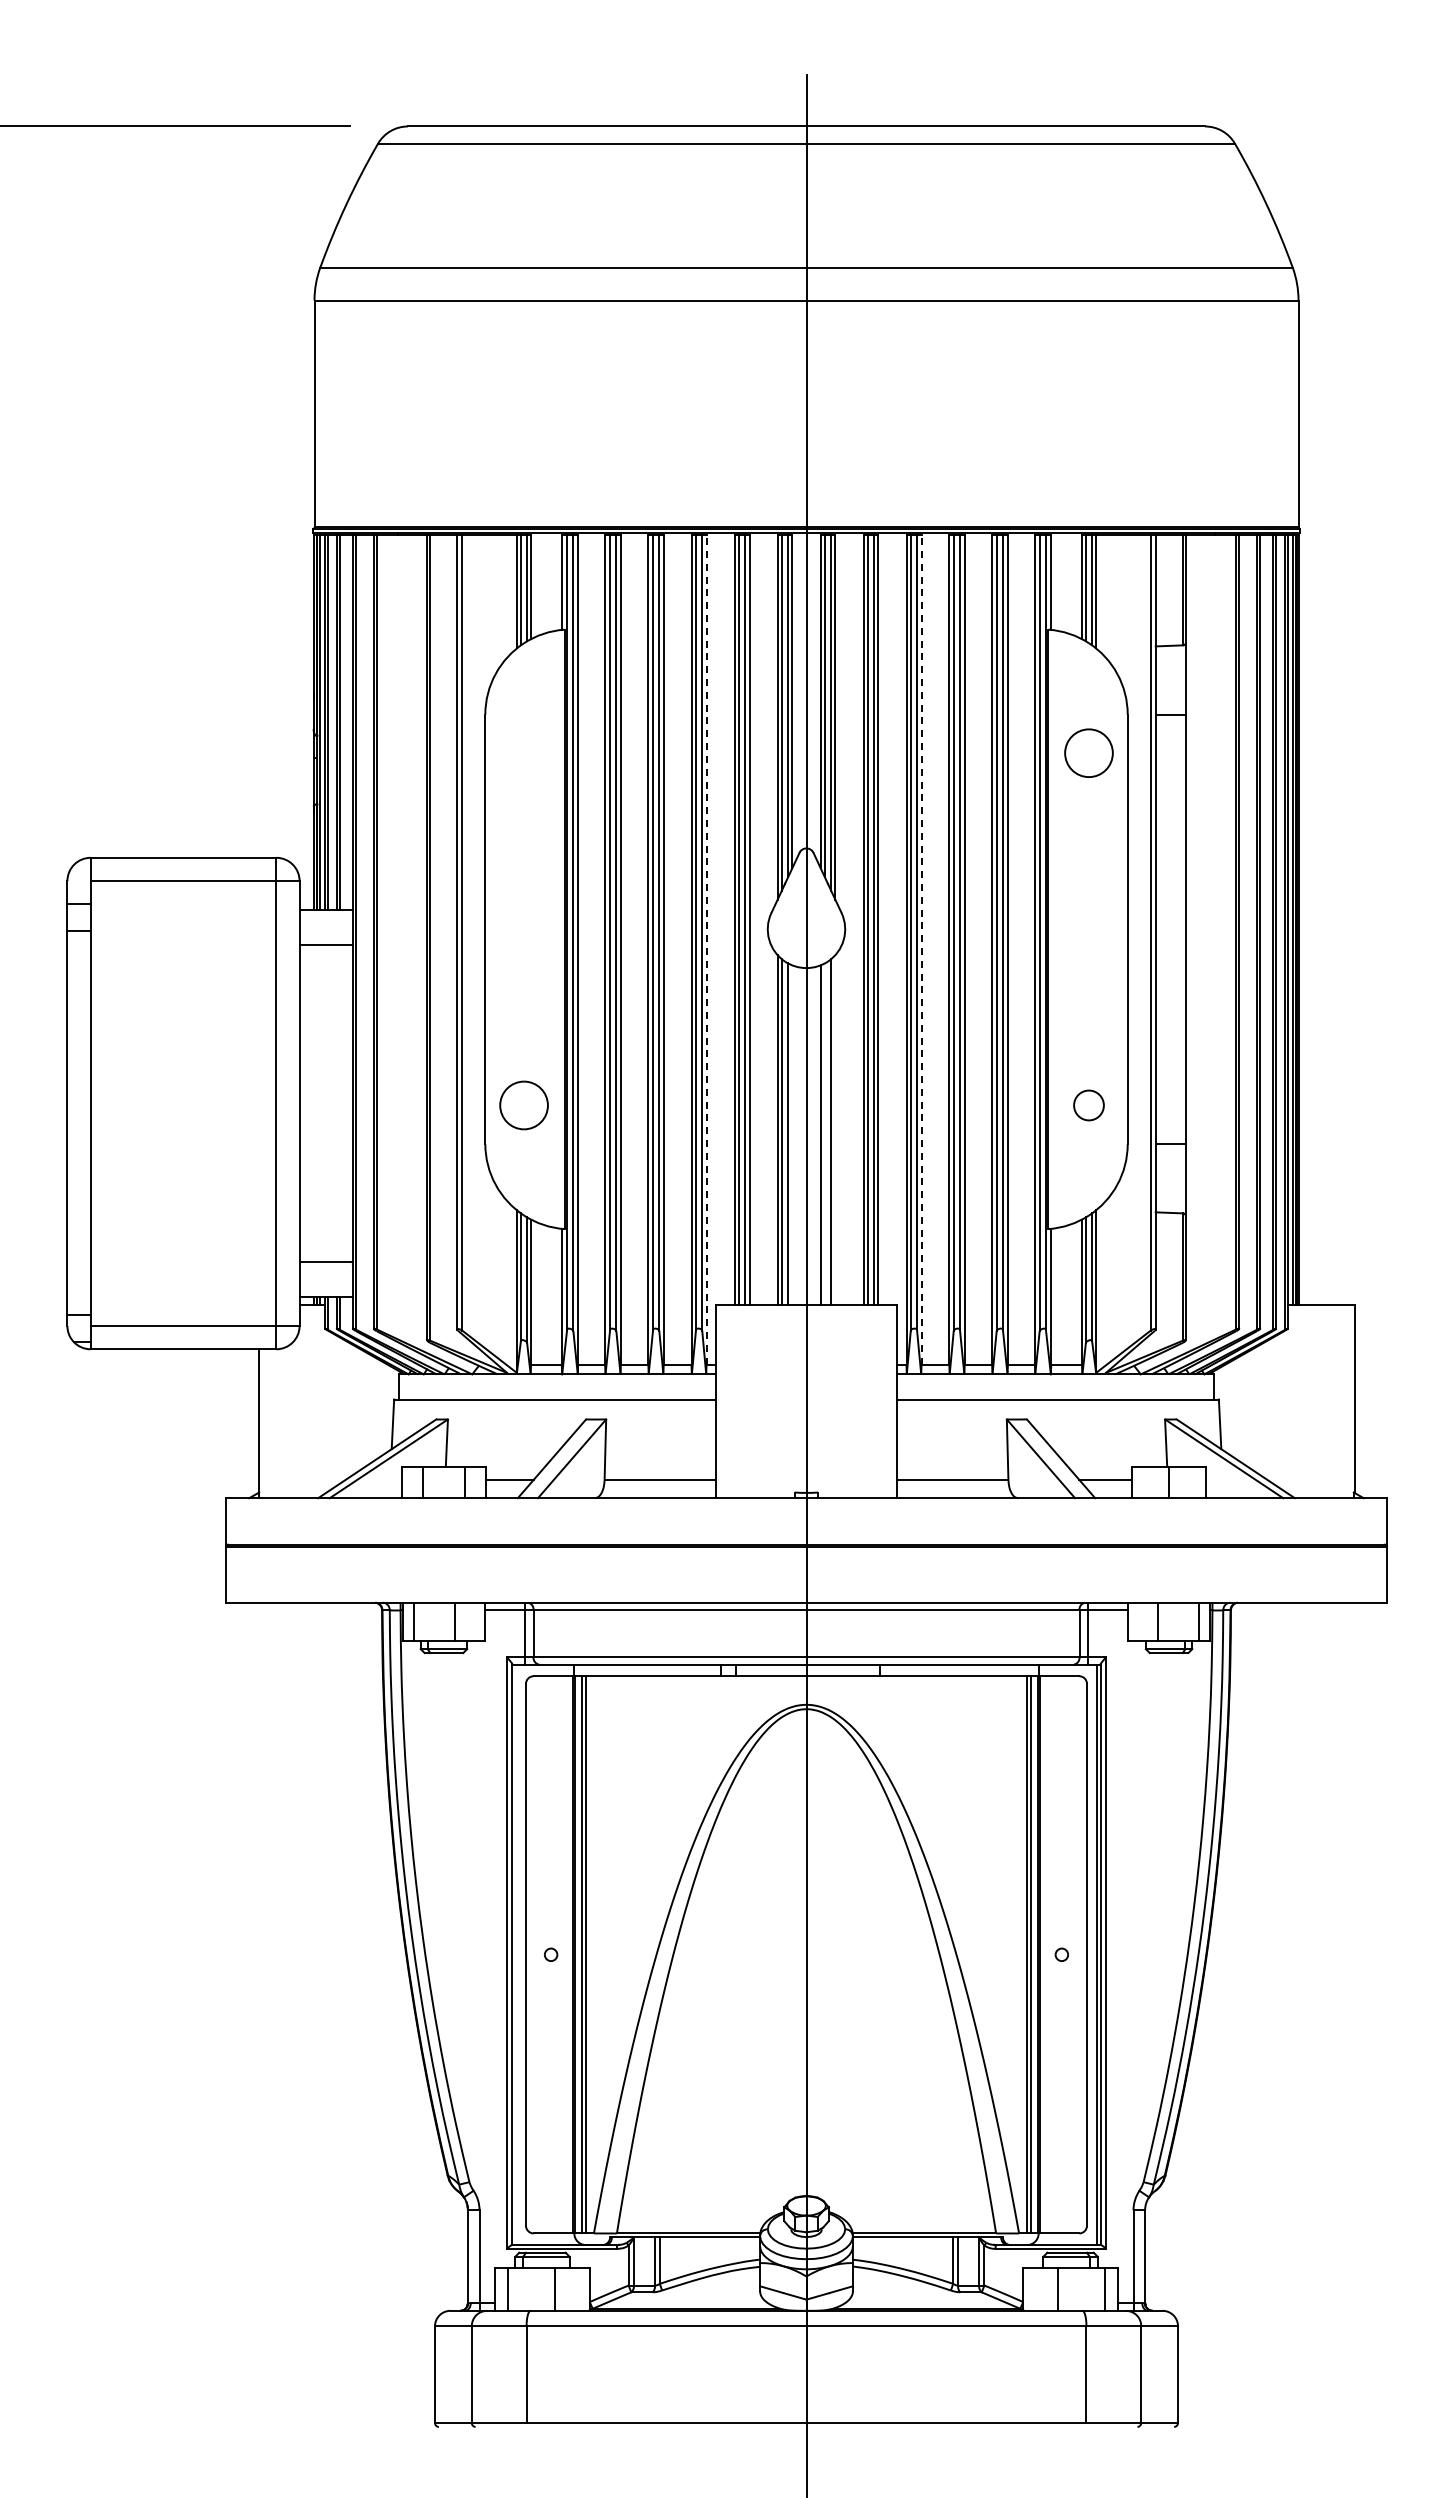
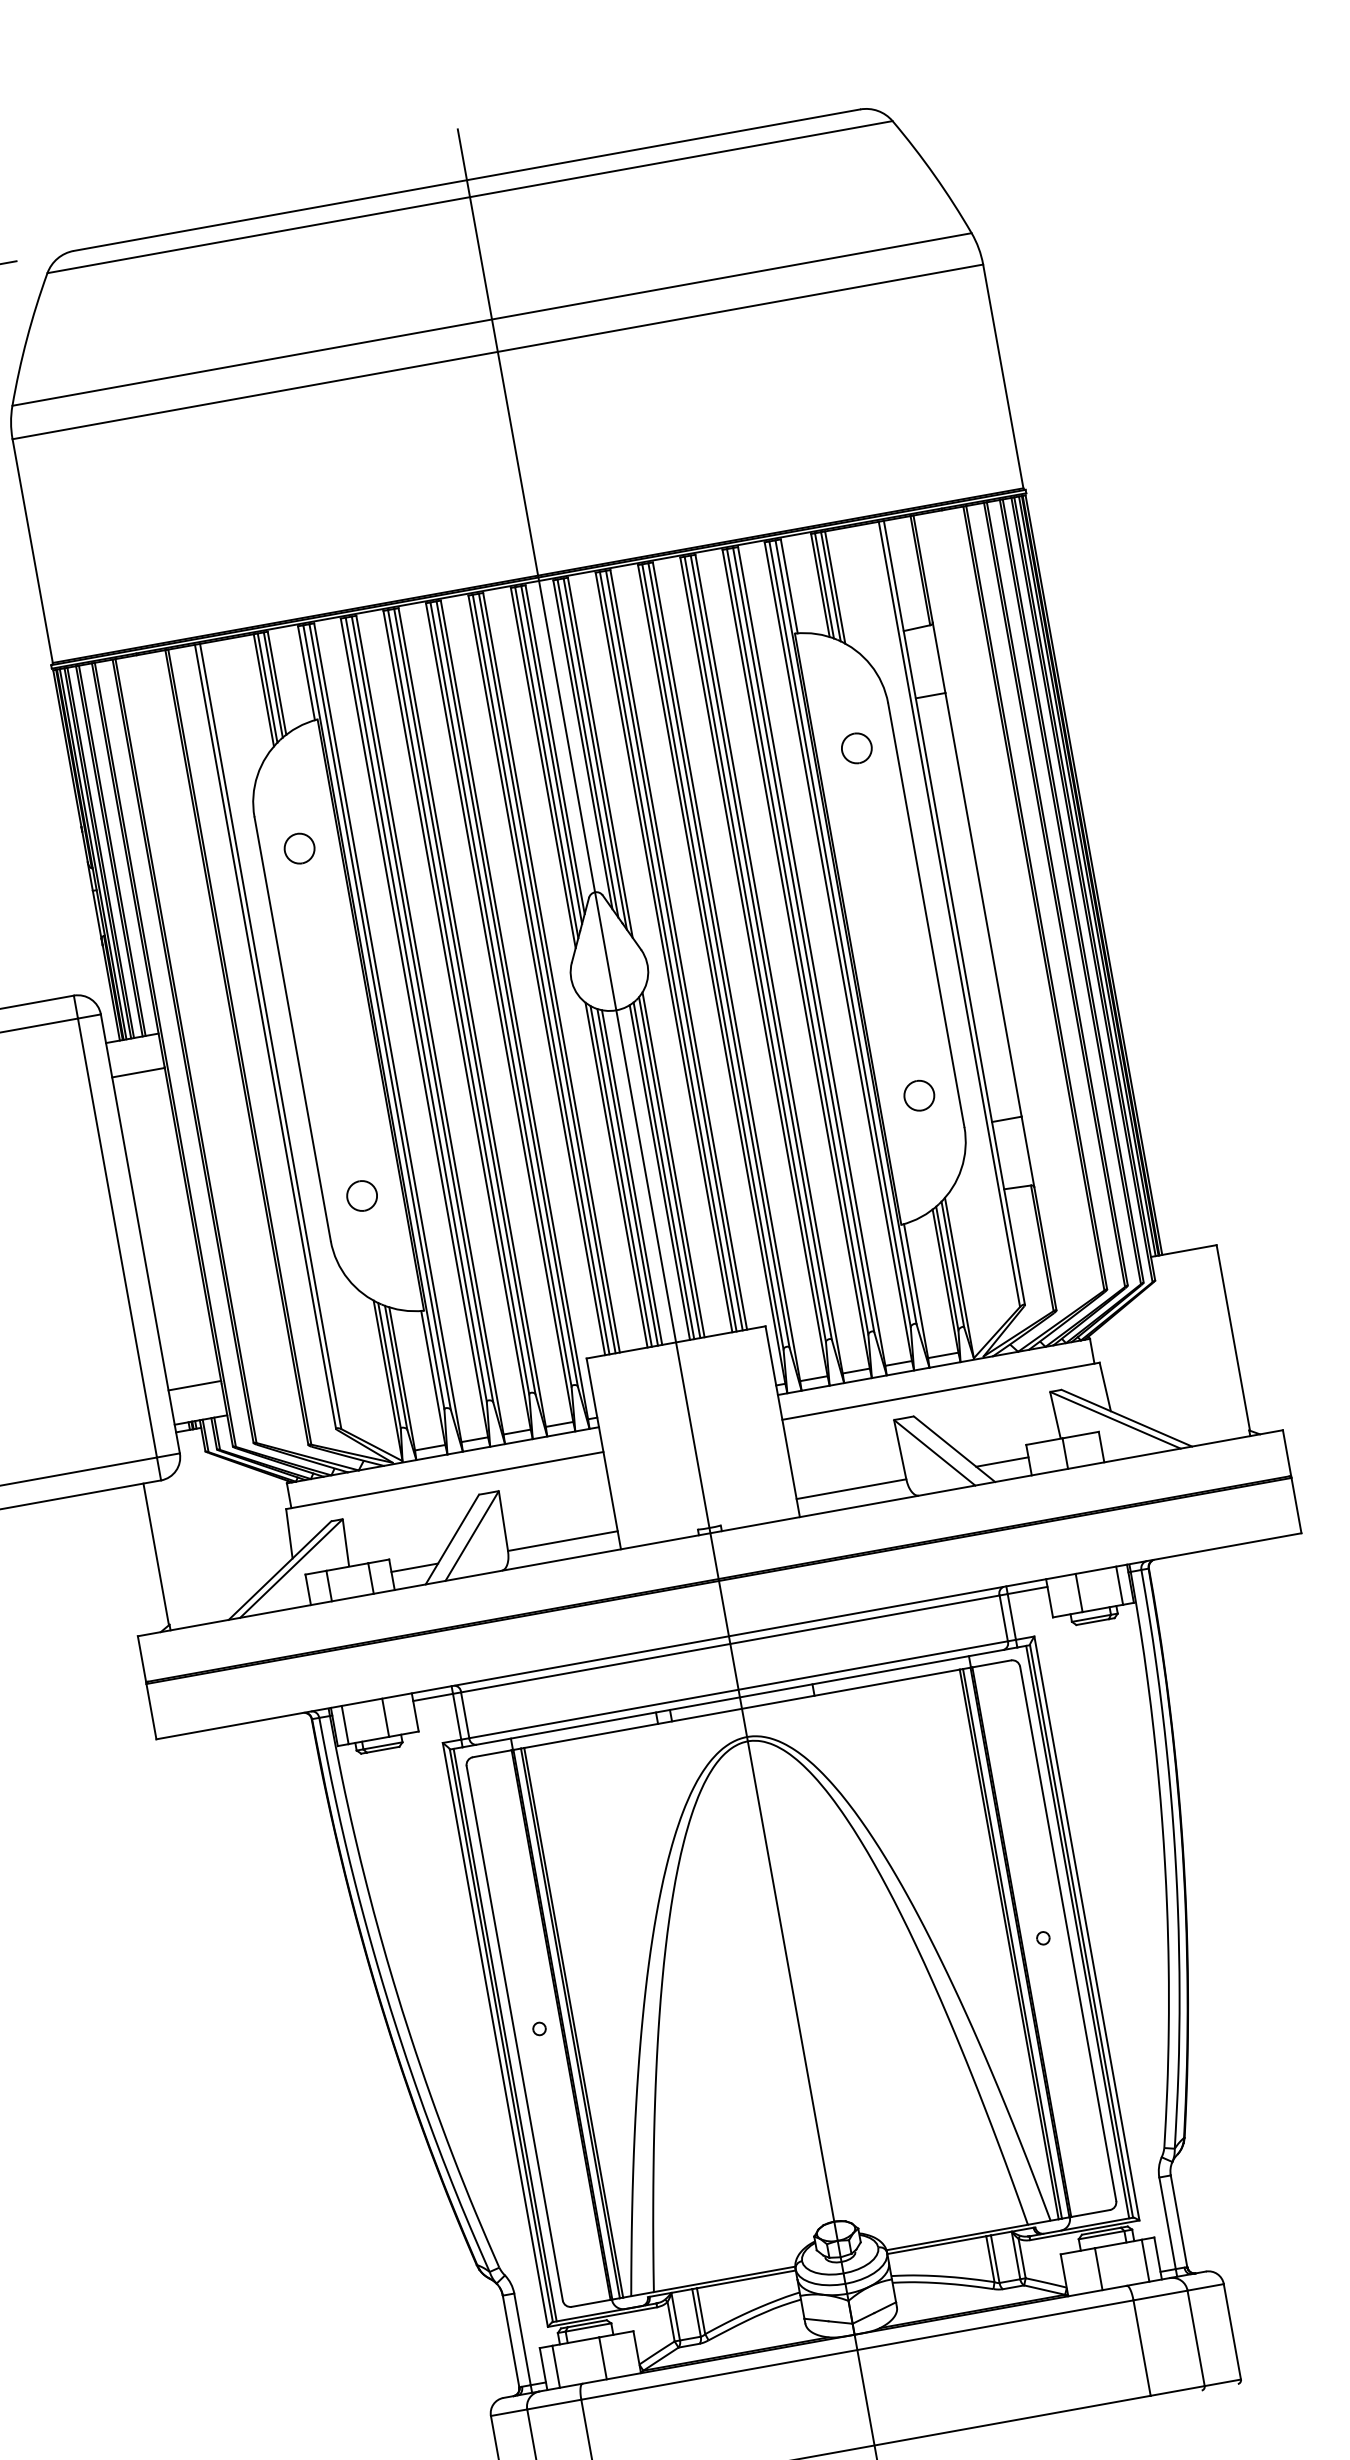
part: (523, 753) -> (299, 848), added
part: (1088, 753) -> (856, 748), size x0.62
line: (706, 949) -> (514, 1009), dashed -> solid
line: (921, 949) -> (726, 971), dashed -> solid
part: (523, 1105) -> (361, 1196), size x0.62
line: (835, 1129) -> (673, 1164), added
line: (824, 1133) -> (663, 1170), added
line: (792, 1134) -> (632, 1176), added
line: (516, 1954) -> (505, 2034), added

